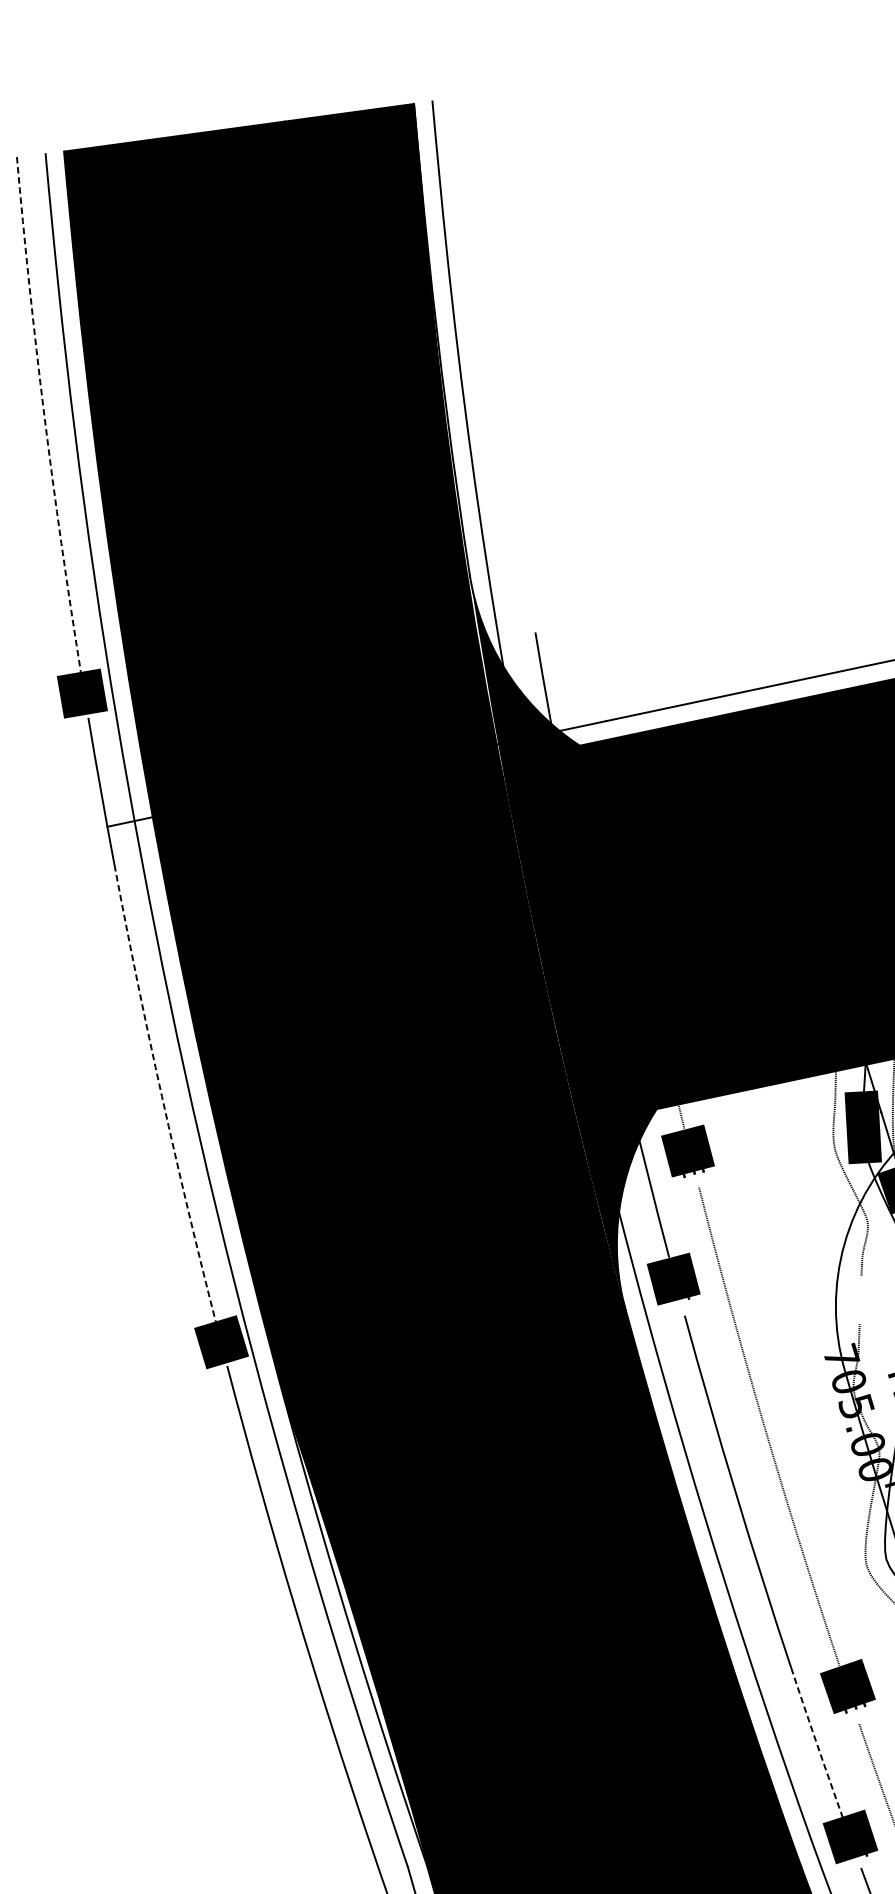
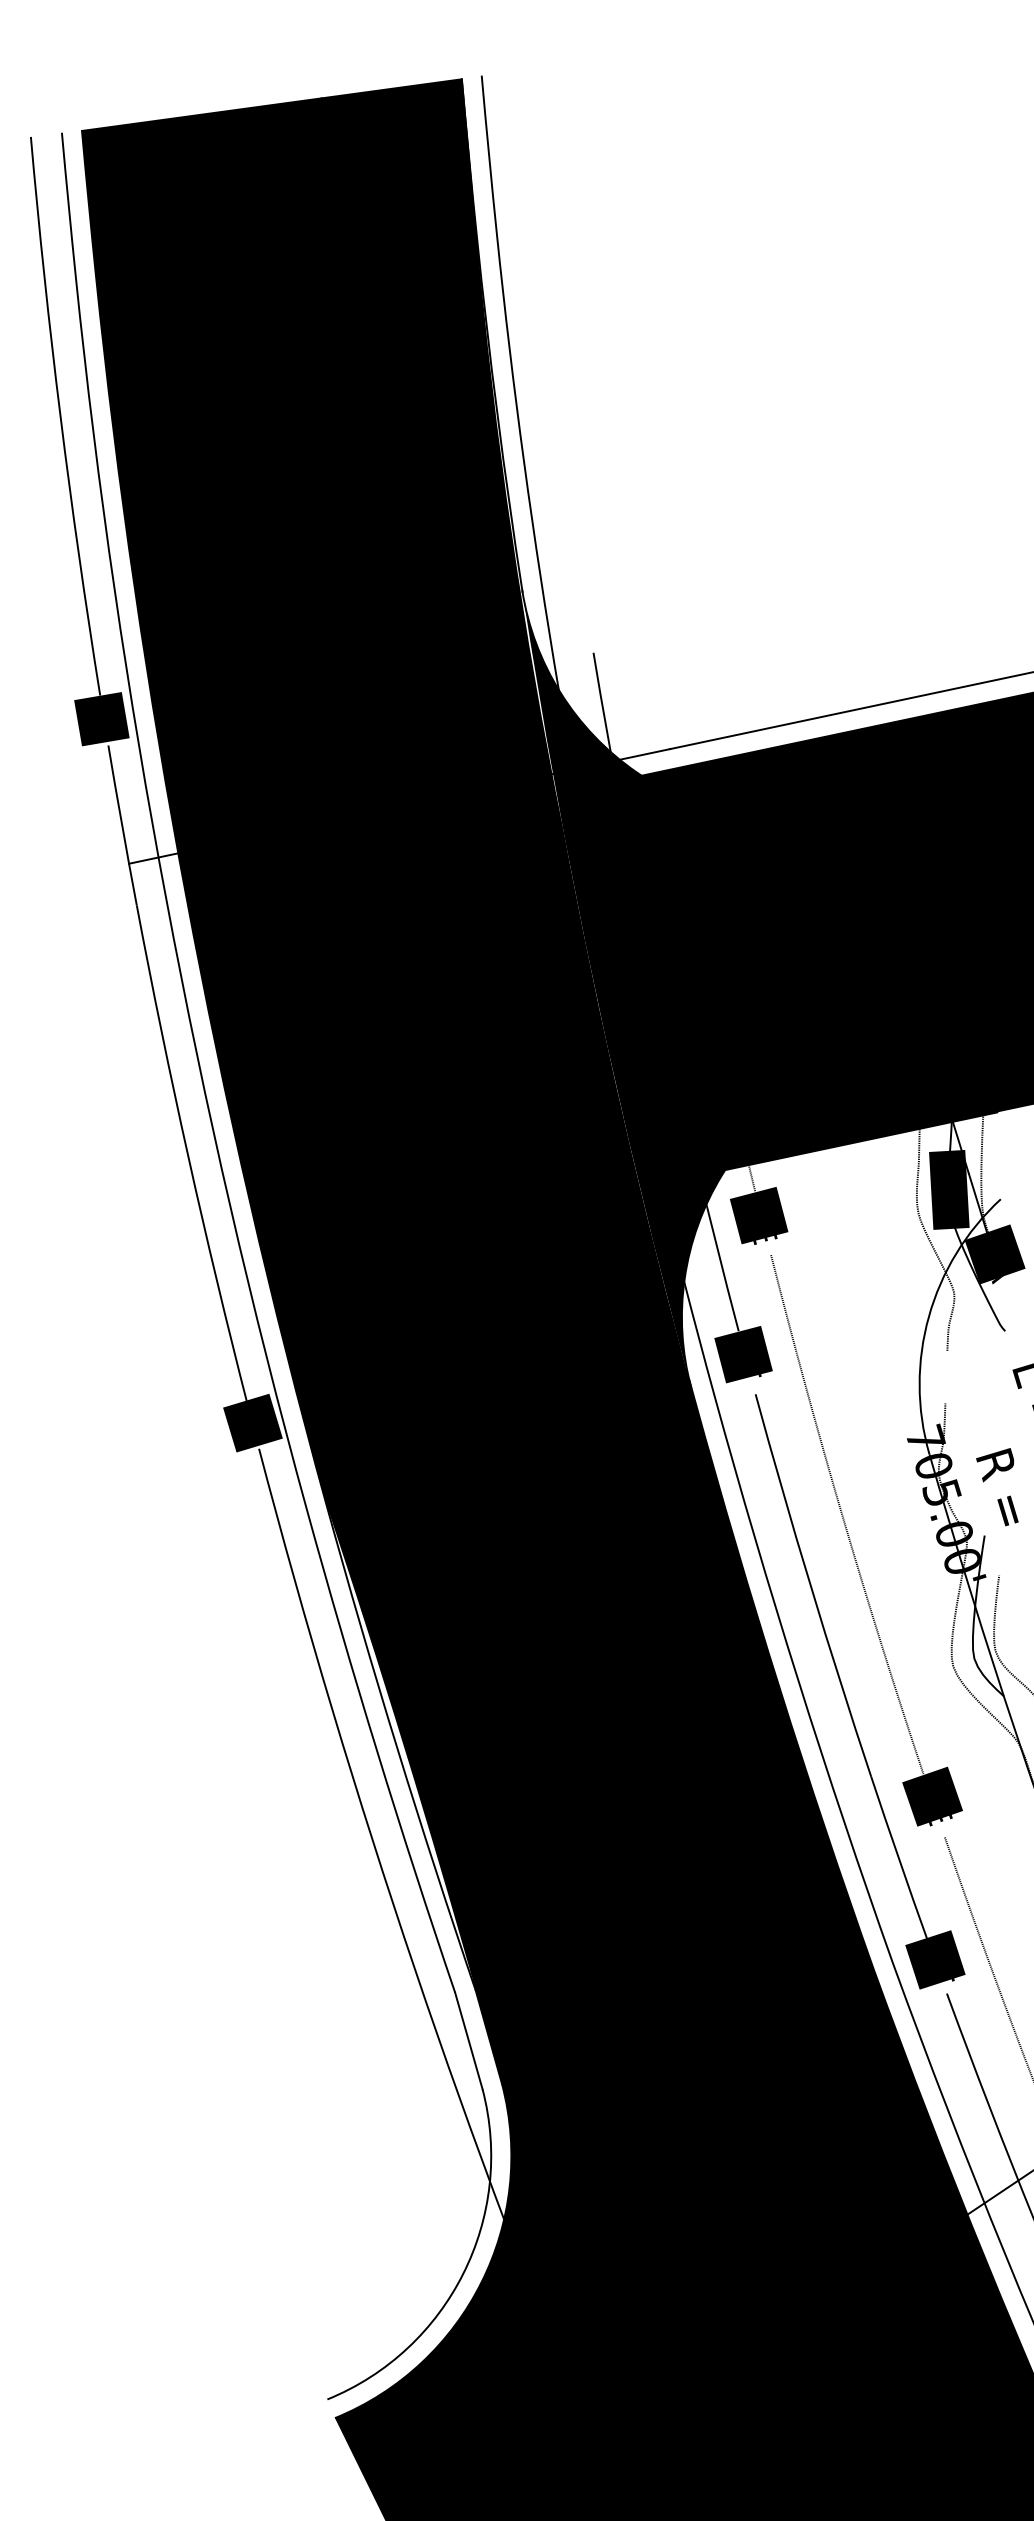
arc: (44, 414) -> (60, 416), dashed -> solid
arc: (162, 1096) -> (188, 1156), dashed -> solid
arc: (817, 1744) -> (899, 1859), dashed -> solid

